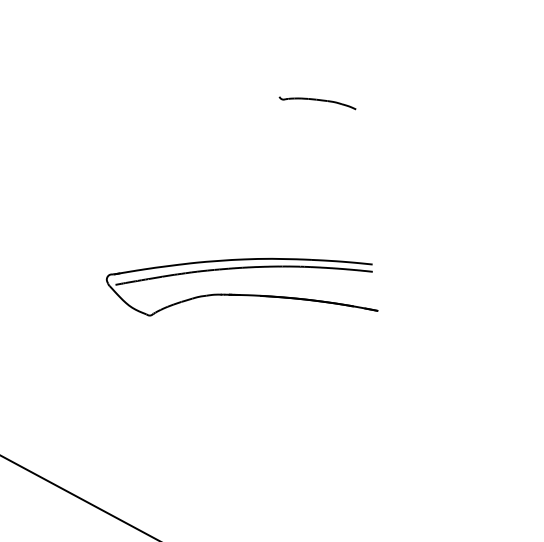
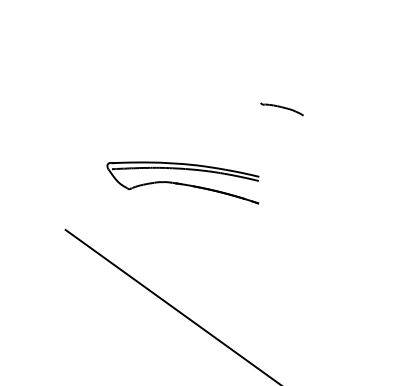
part: (316, 103) -> (281, 109), moved
part: (240, 291) -> (182, 182), moved

